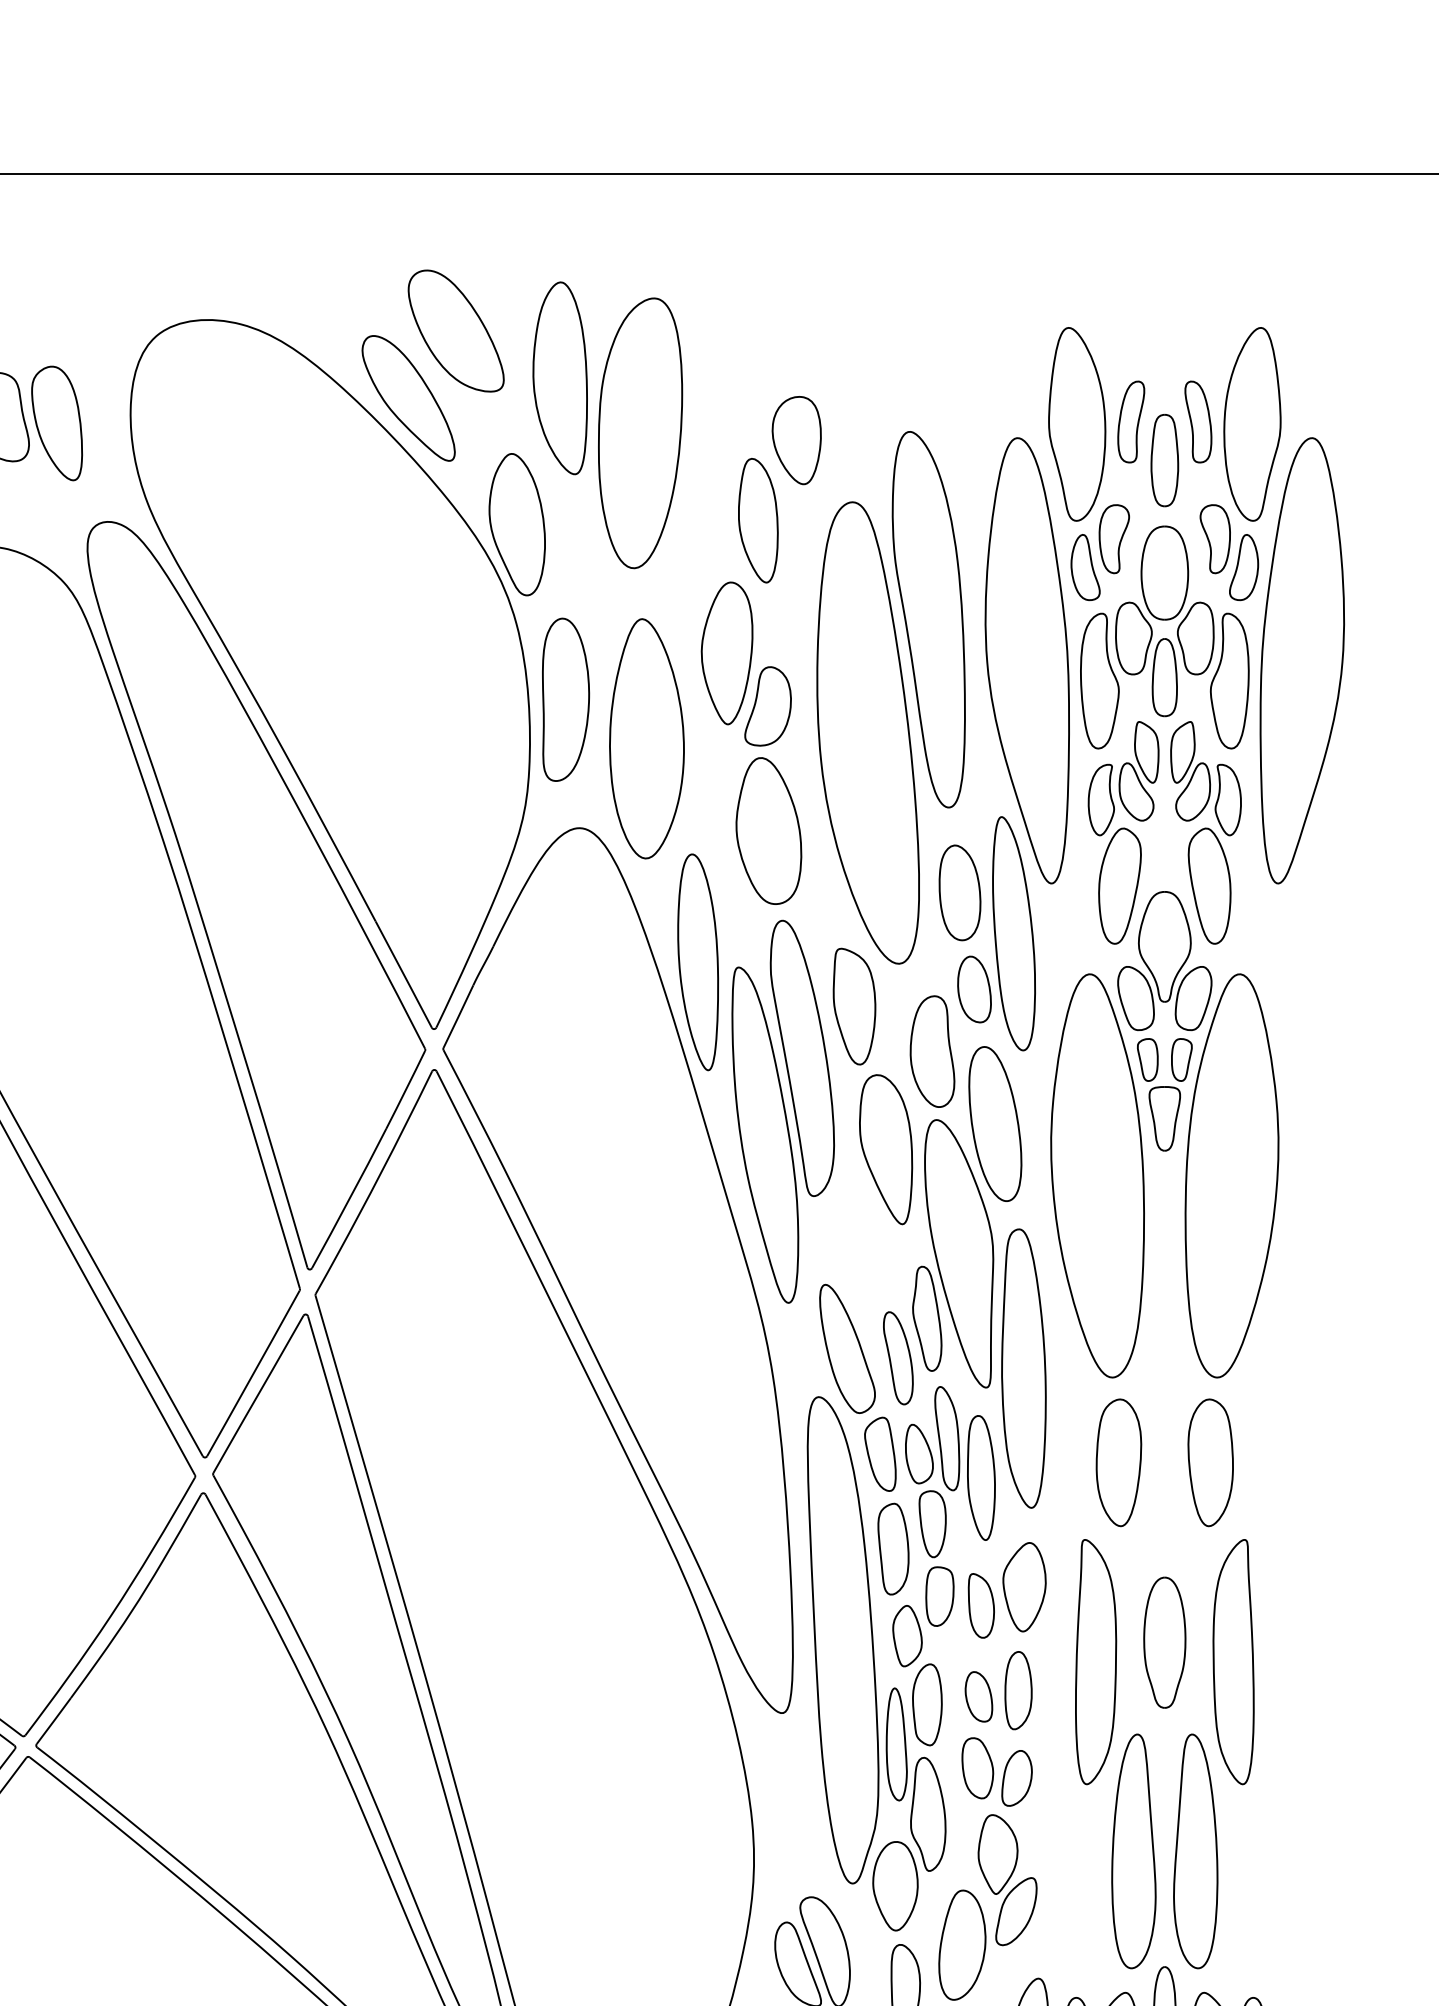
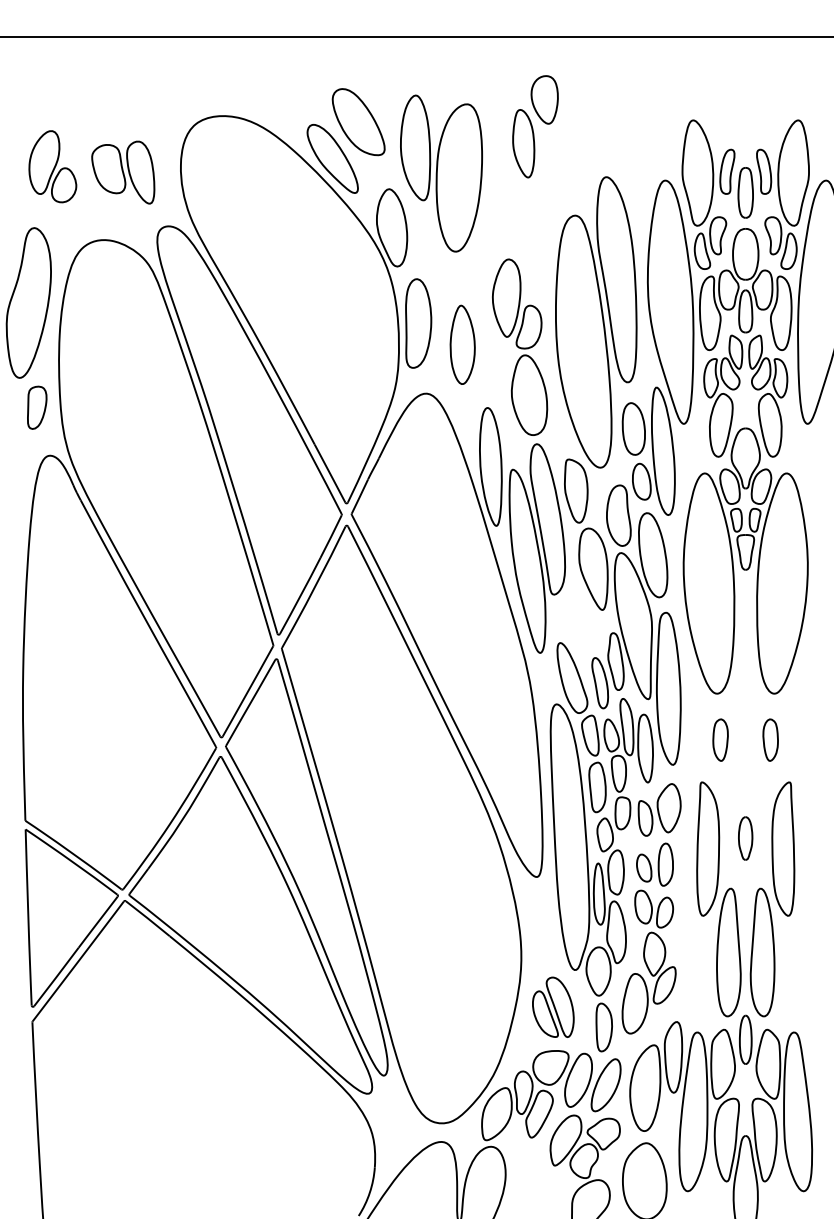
part: (779, 489) -> (535, 126), moved
part: (646, 738) -> (462, 344), size x0.6
part: (1118, 1461) -> (720, 739), size x0.6
part: (1210, 1461) -> (770, 739), size x0.6
part: (1164, 1642) -> (745, 838), size x0.6

